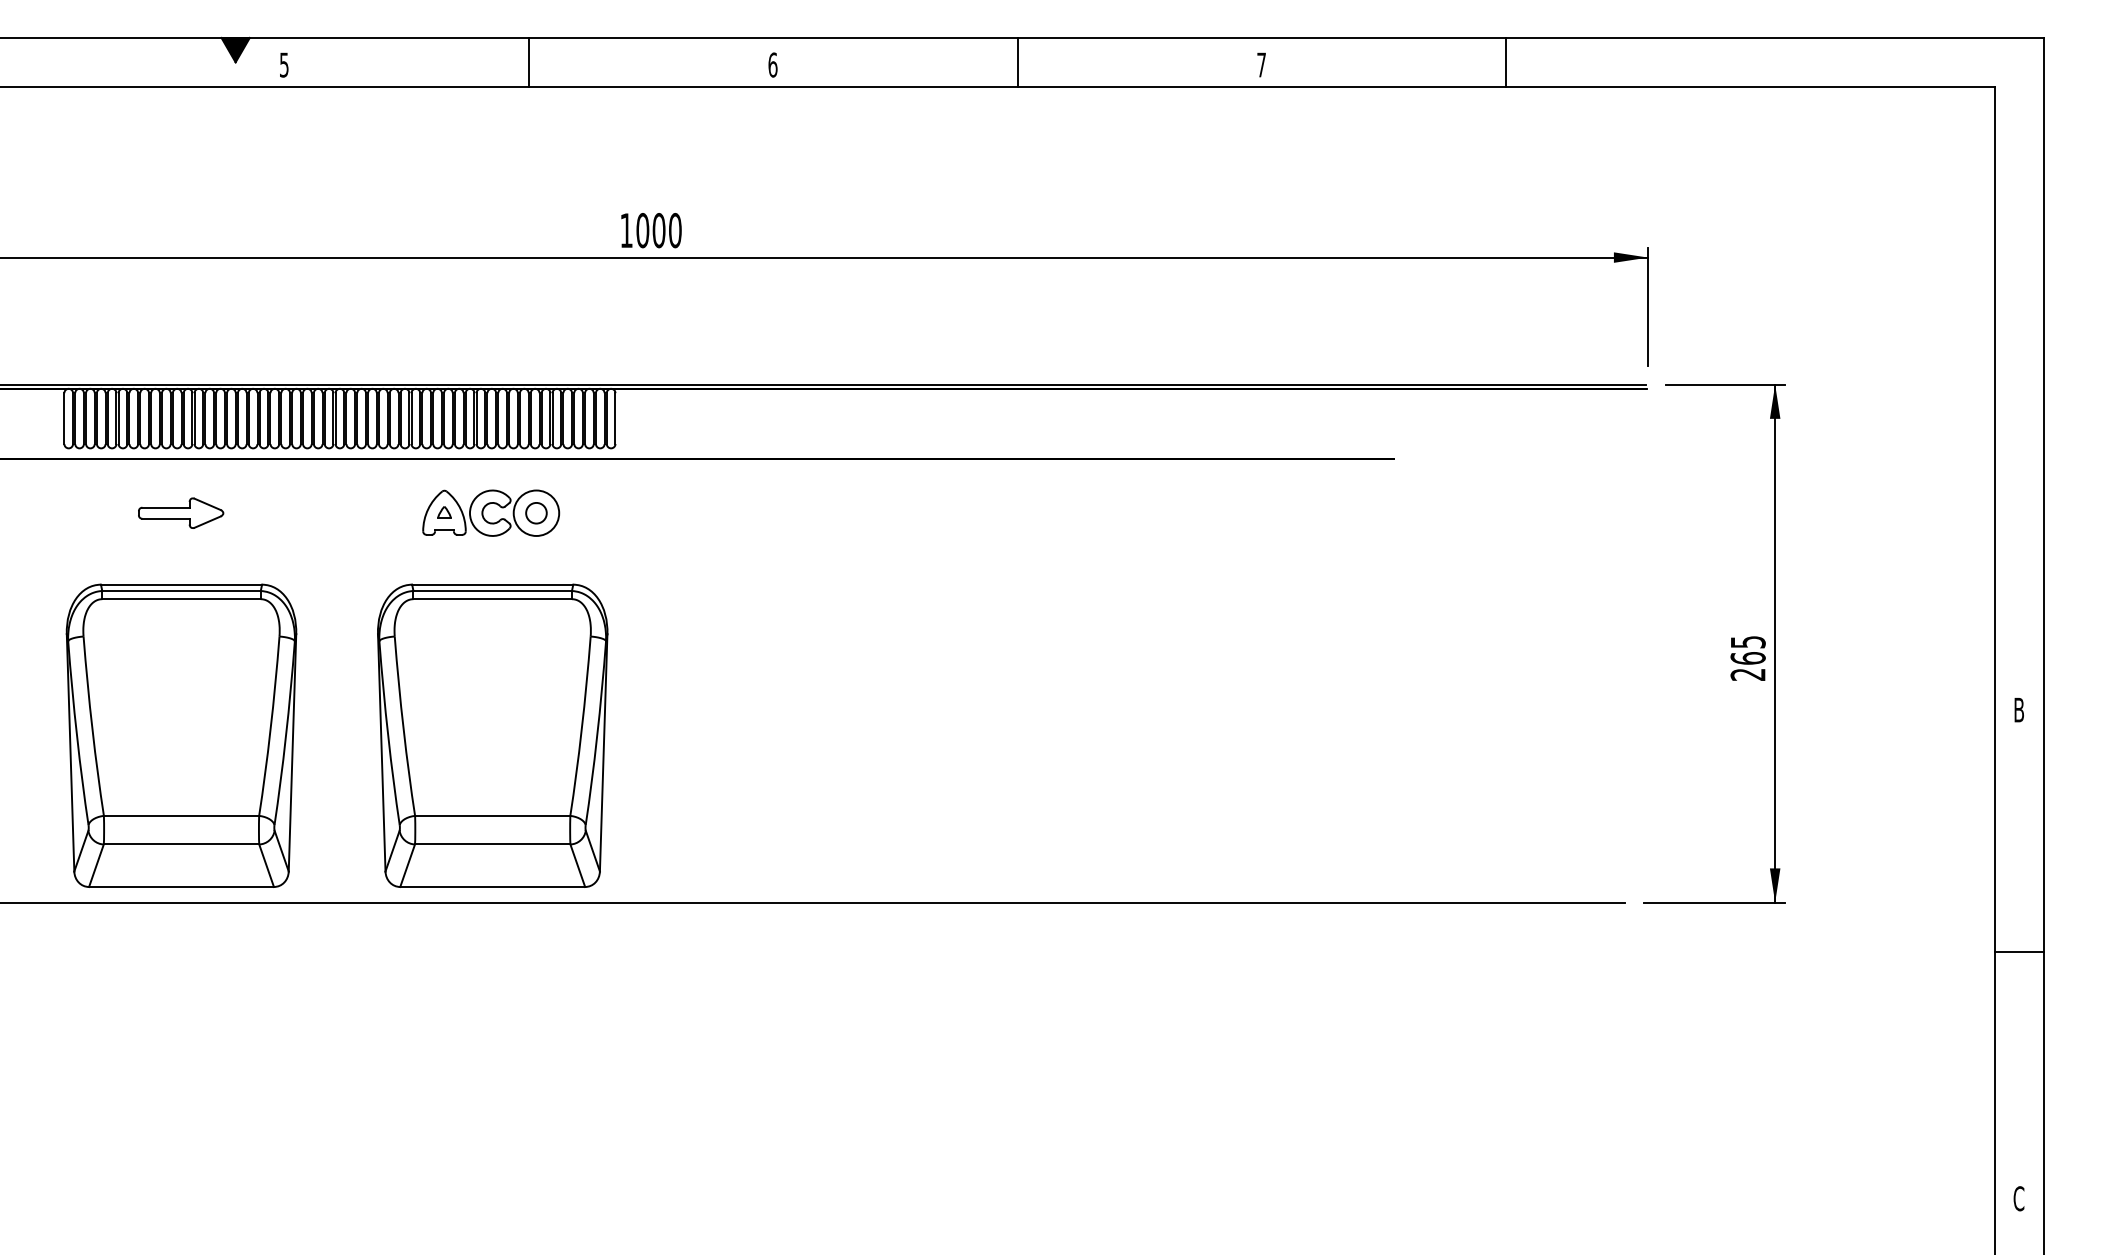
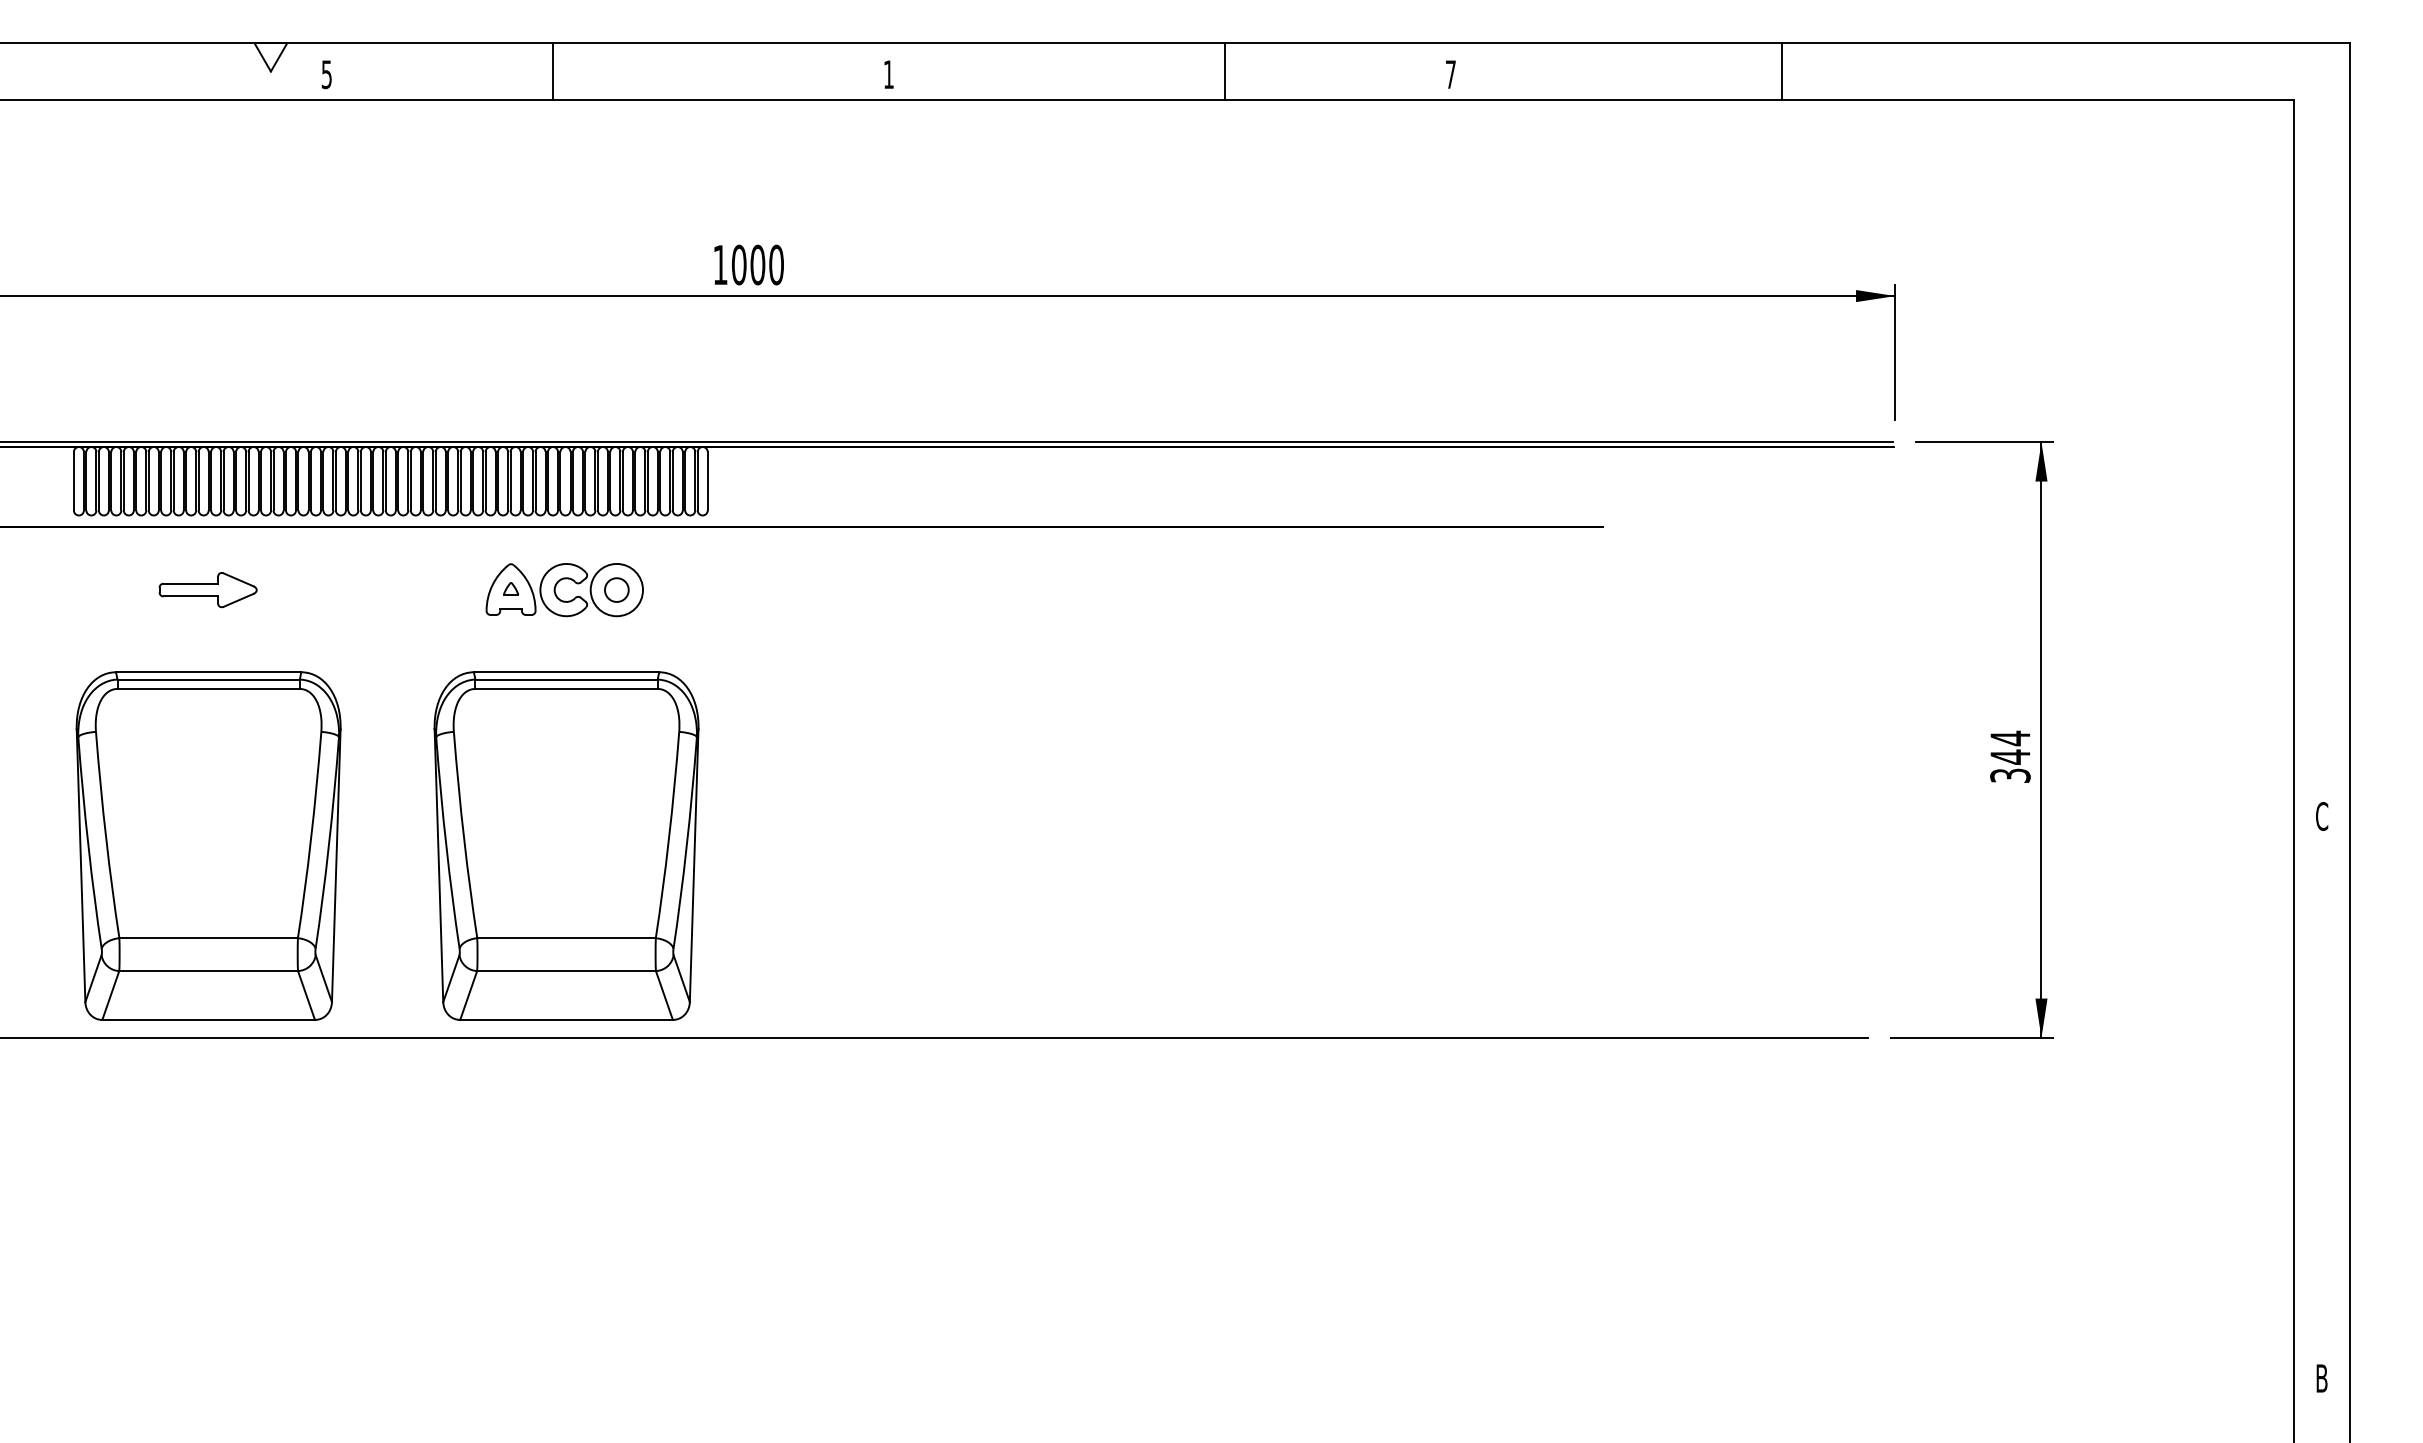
fill: (235, 50) -> (270, 57), removed
line: (529, 62) -> (553, 71), moved
line: (1017, 62) -> (1225, 71), moved
line: (1506, 62) -> (1782, 71), moved
text: (772, 64) -> (888, 74), 6 -> 1
text: (1748, 657) -> (2010, 756), 265 -> 344
text: (2019, 710) -> (2322, 816), B -> C
line: (2019, 951) -> (2322, 1094), removed
text: (2018, 1198) -> (2321, 1378), C -> B

